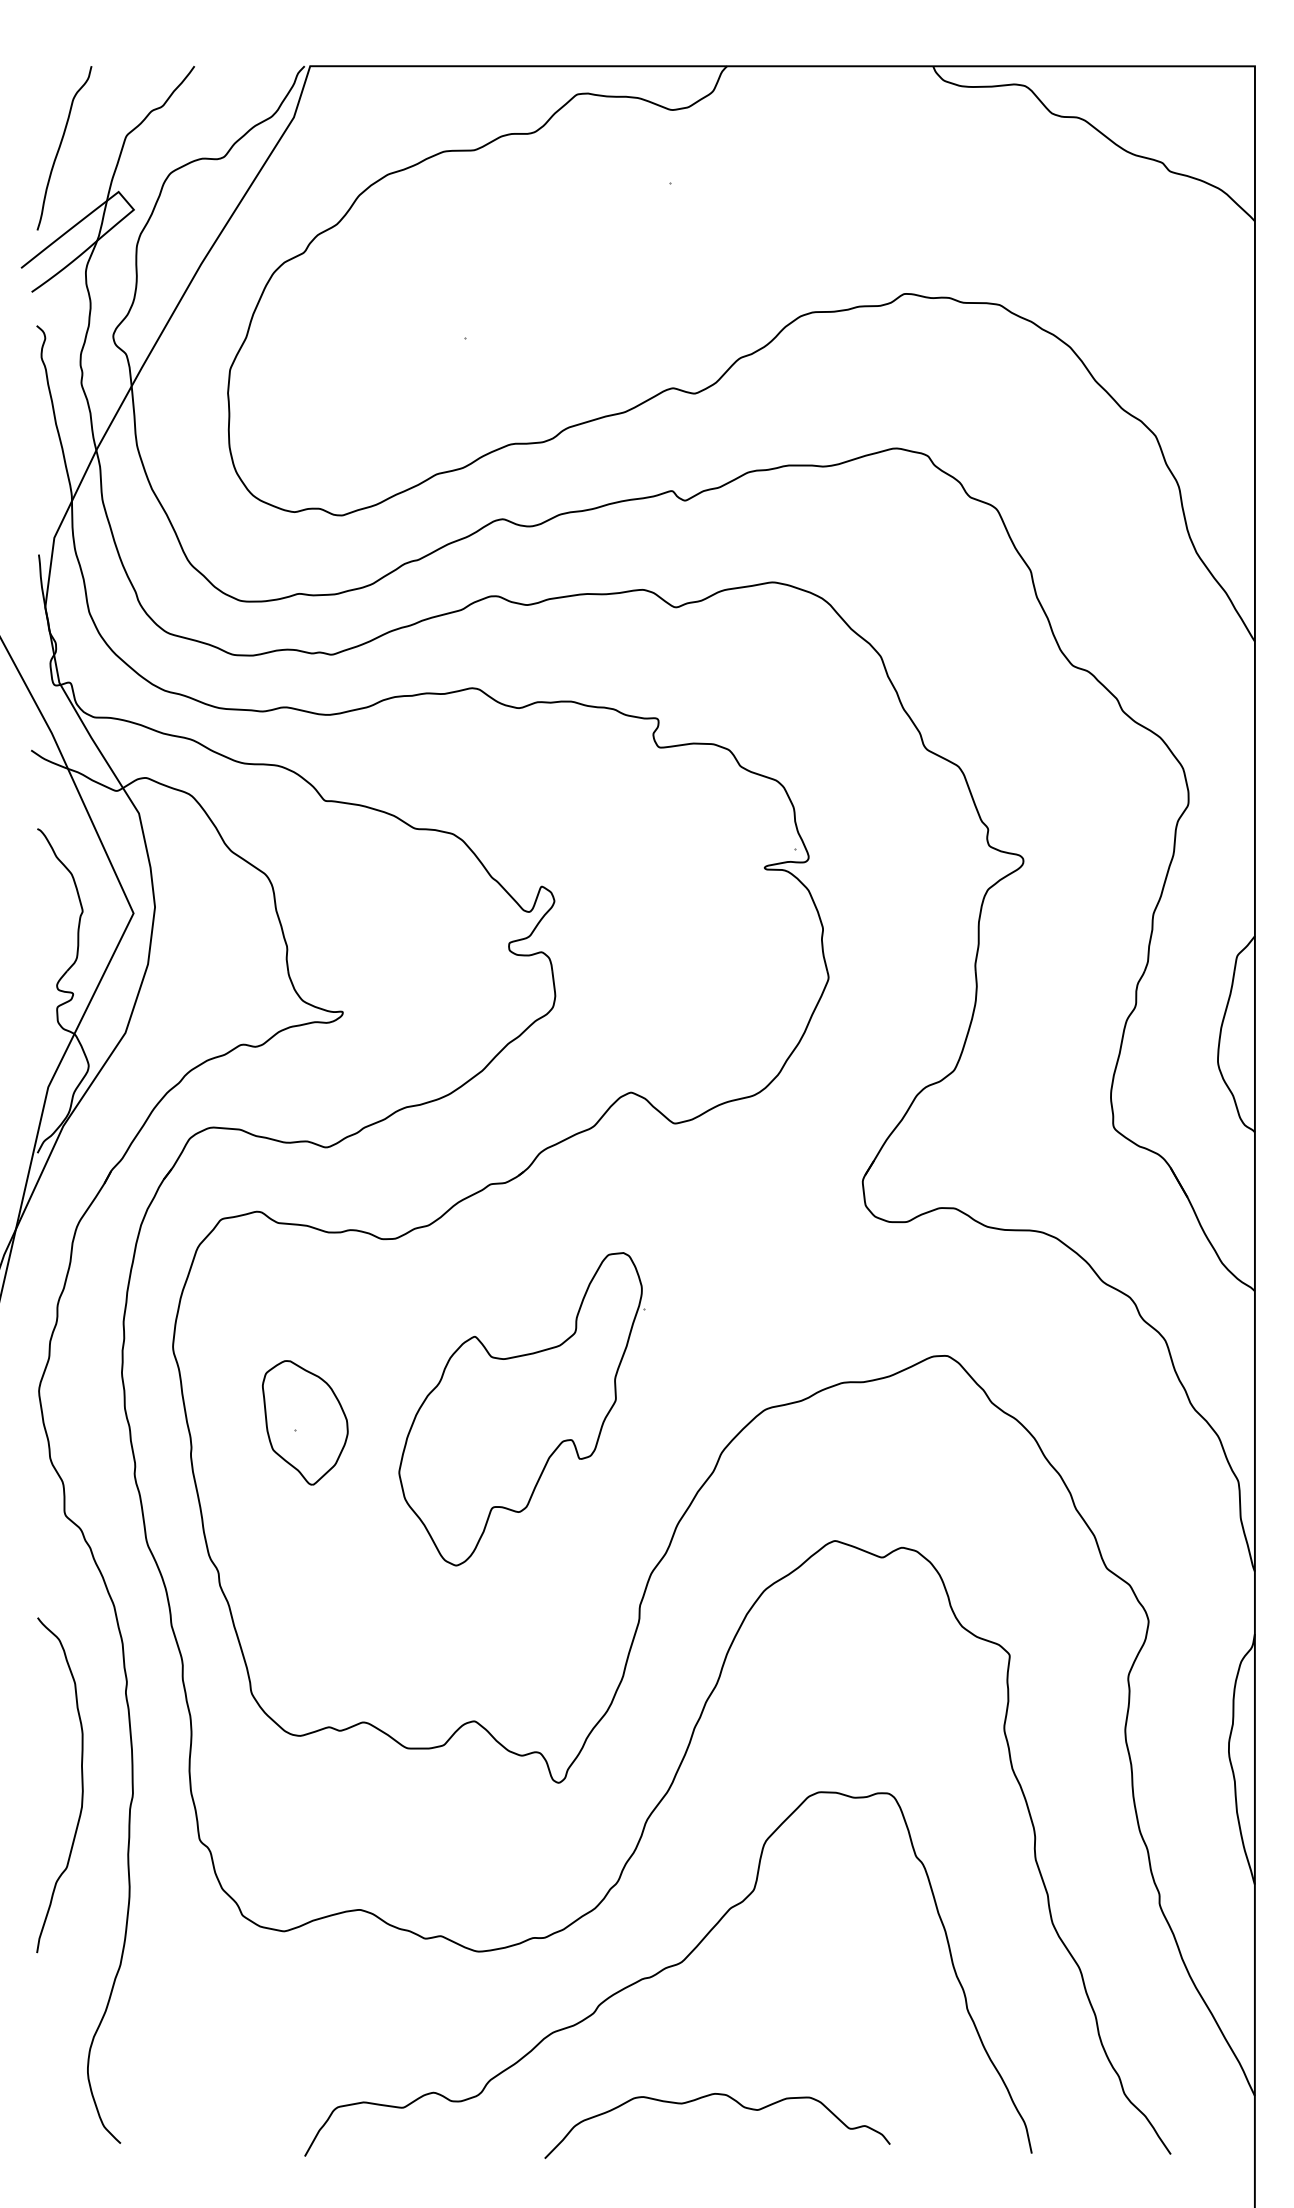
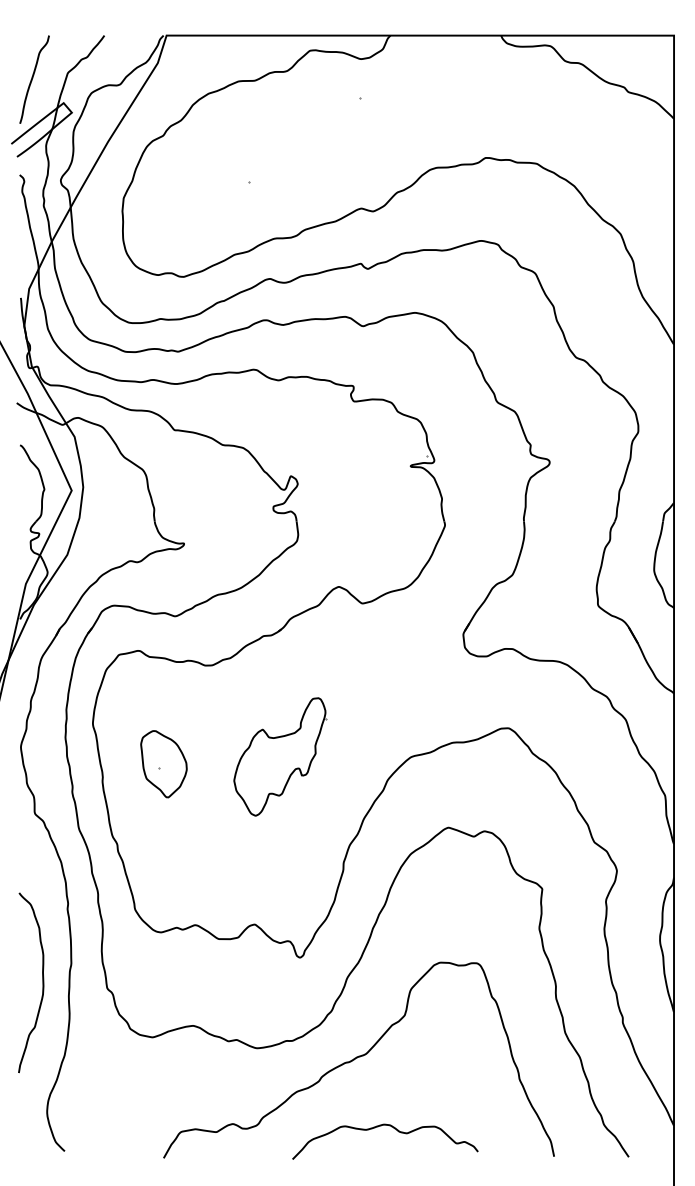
part: (522, 1408) -> (280, 756), size x0.7
curve: (81, 1784) -> (42, 982), moved

